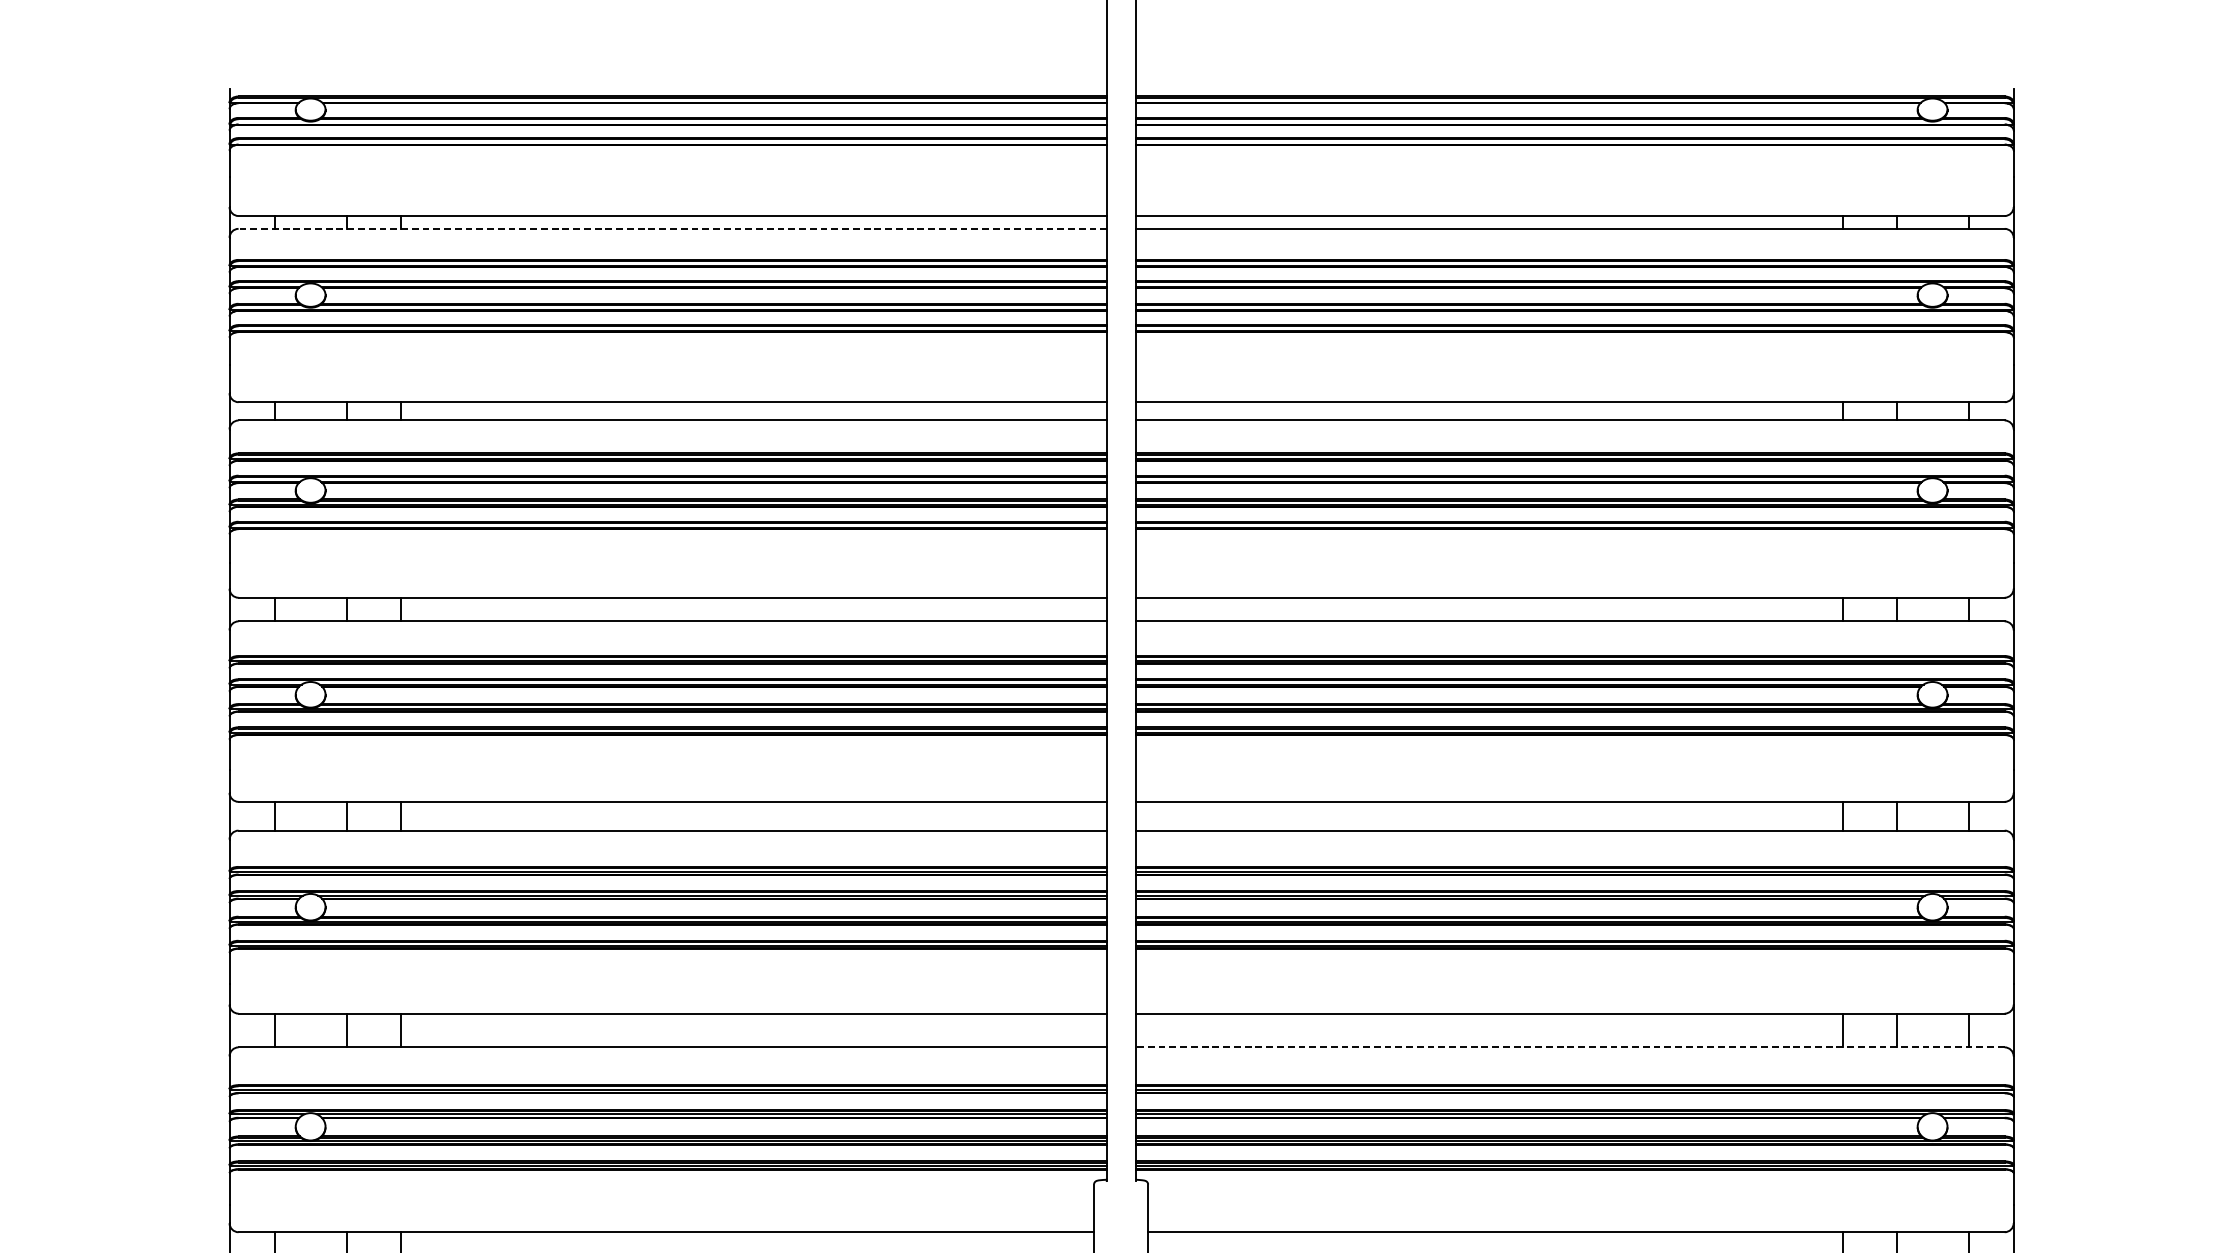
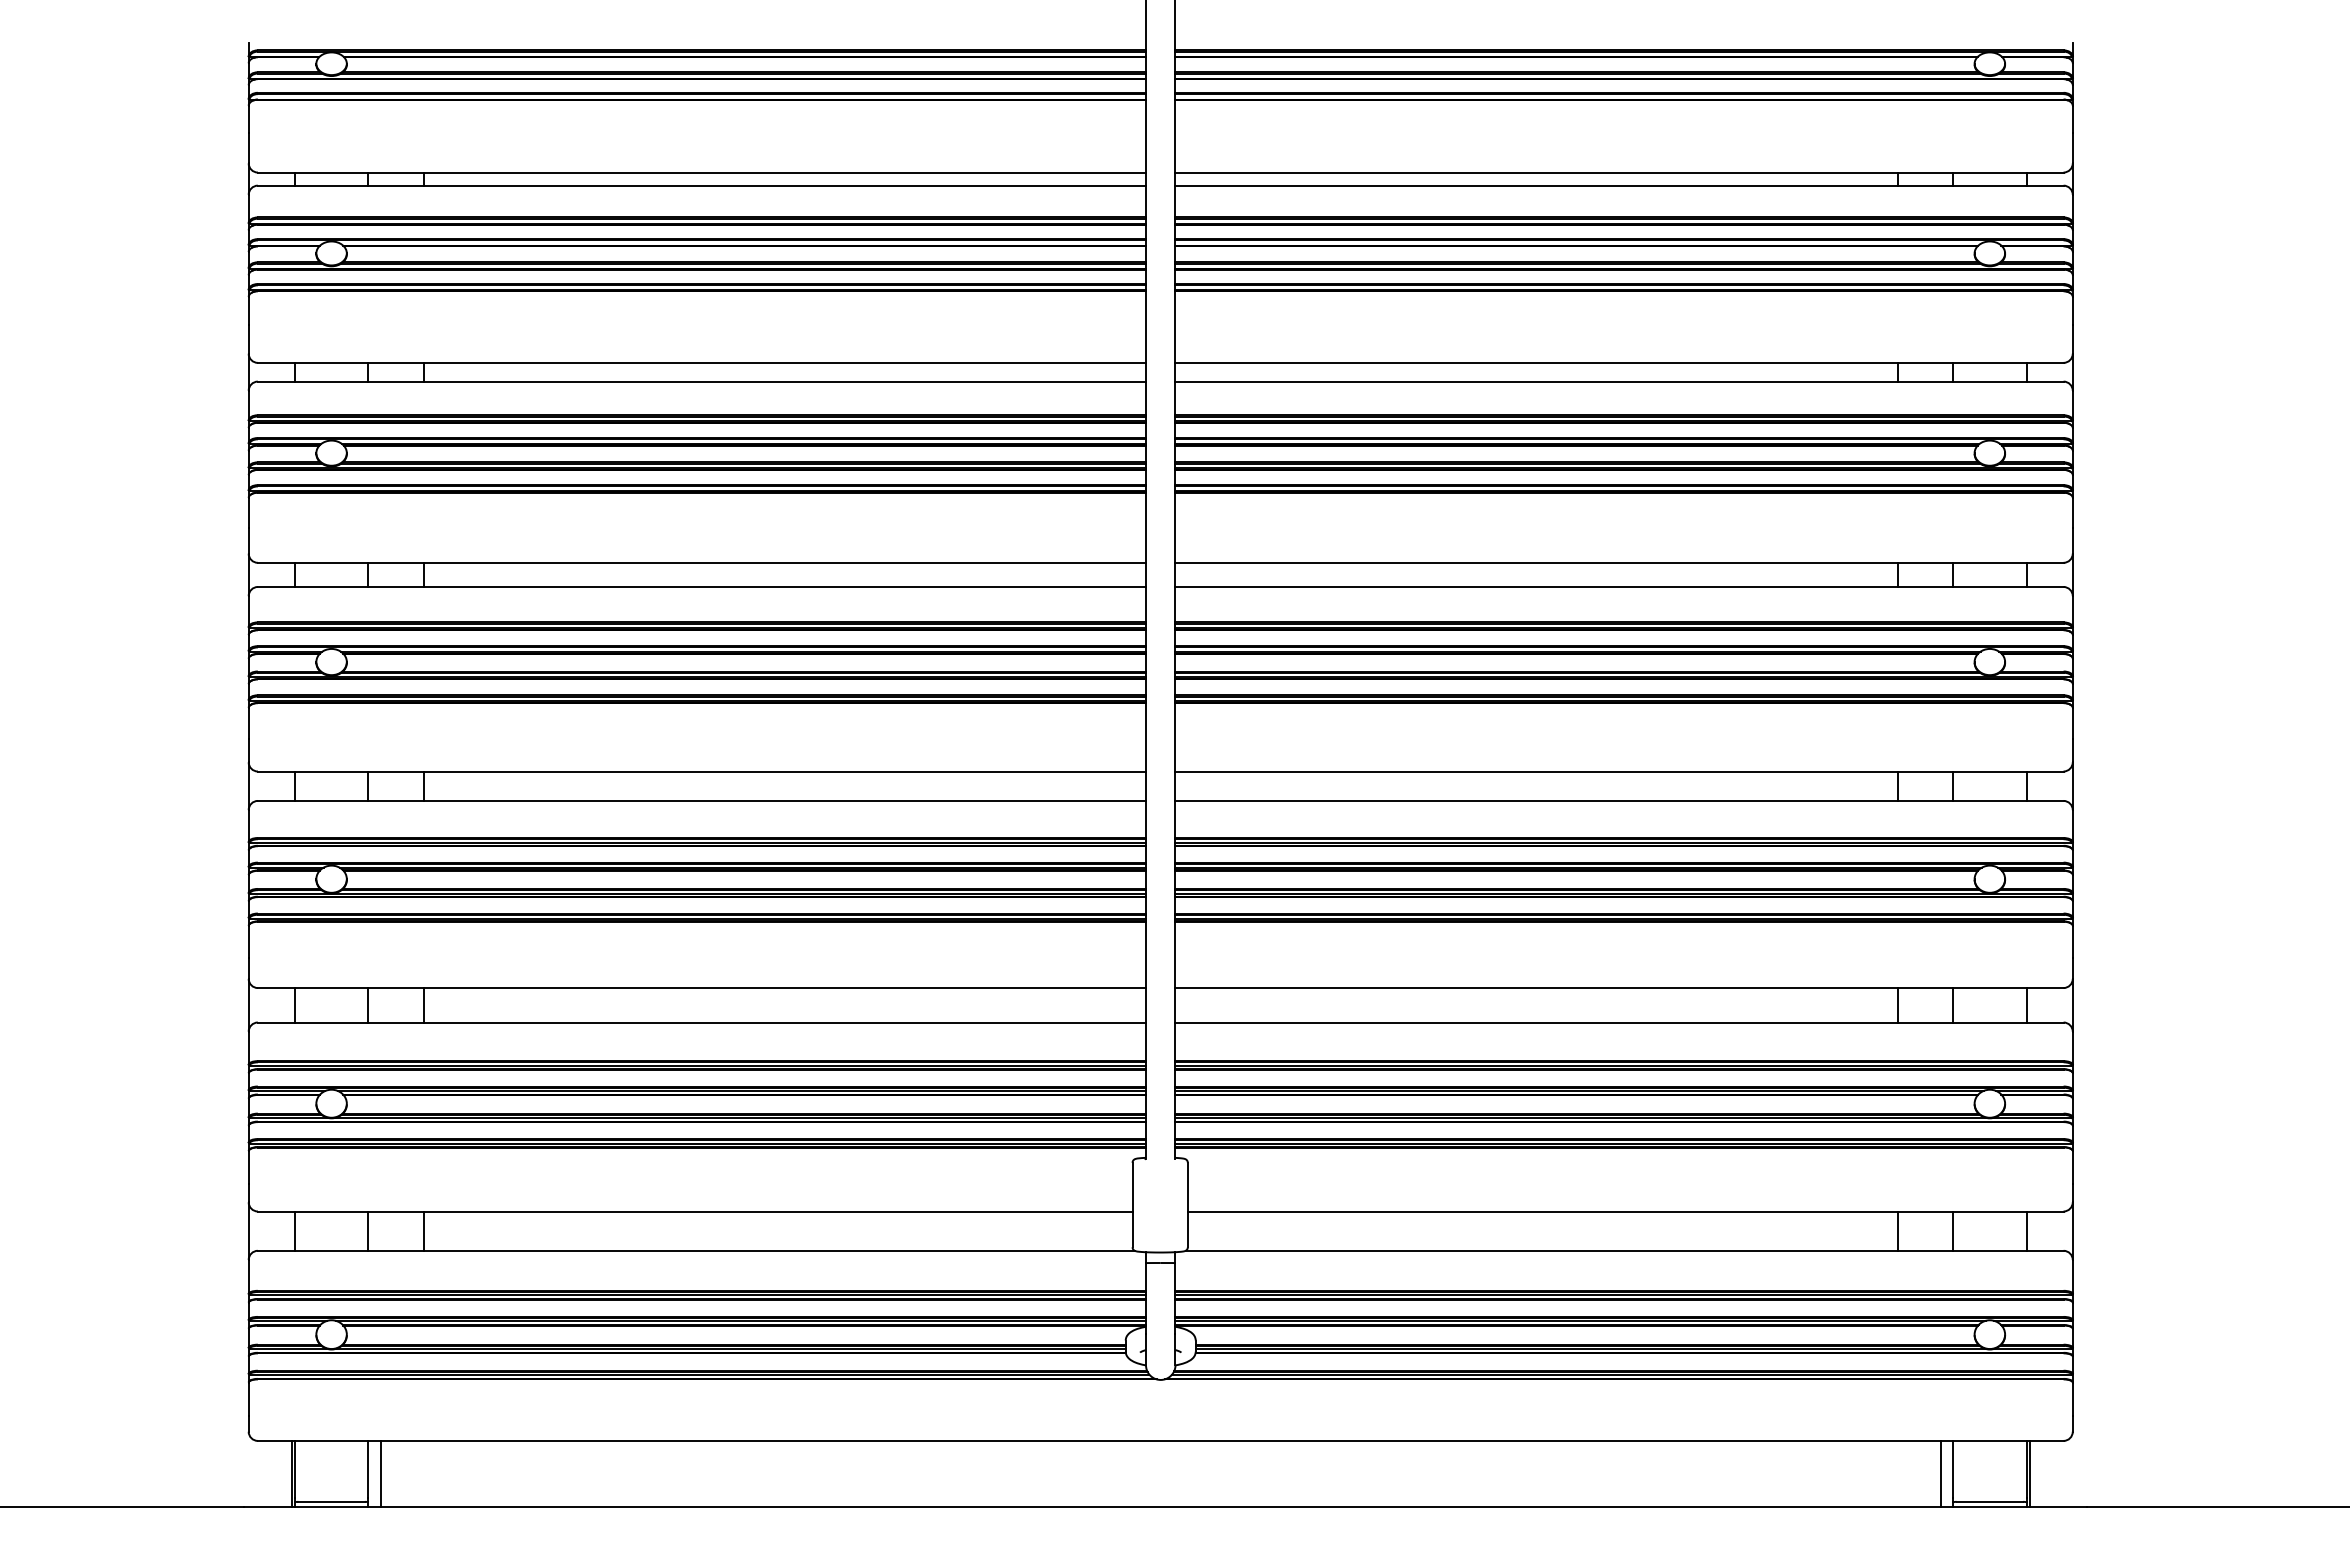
line: (672, 228) -> (701, 185), dashed -> solid
line: (1570, 1047) -> (1619, 1022), dashed -> solid

